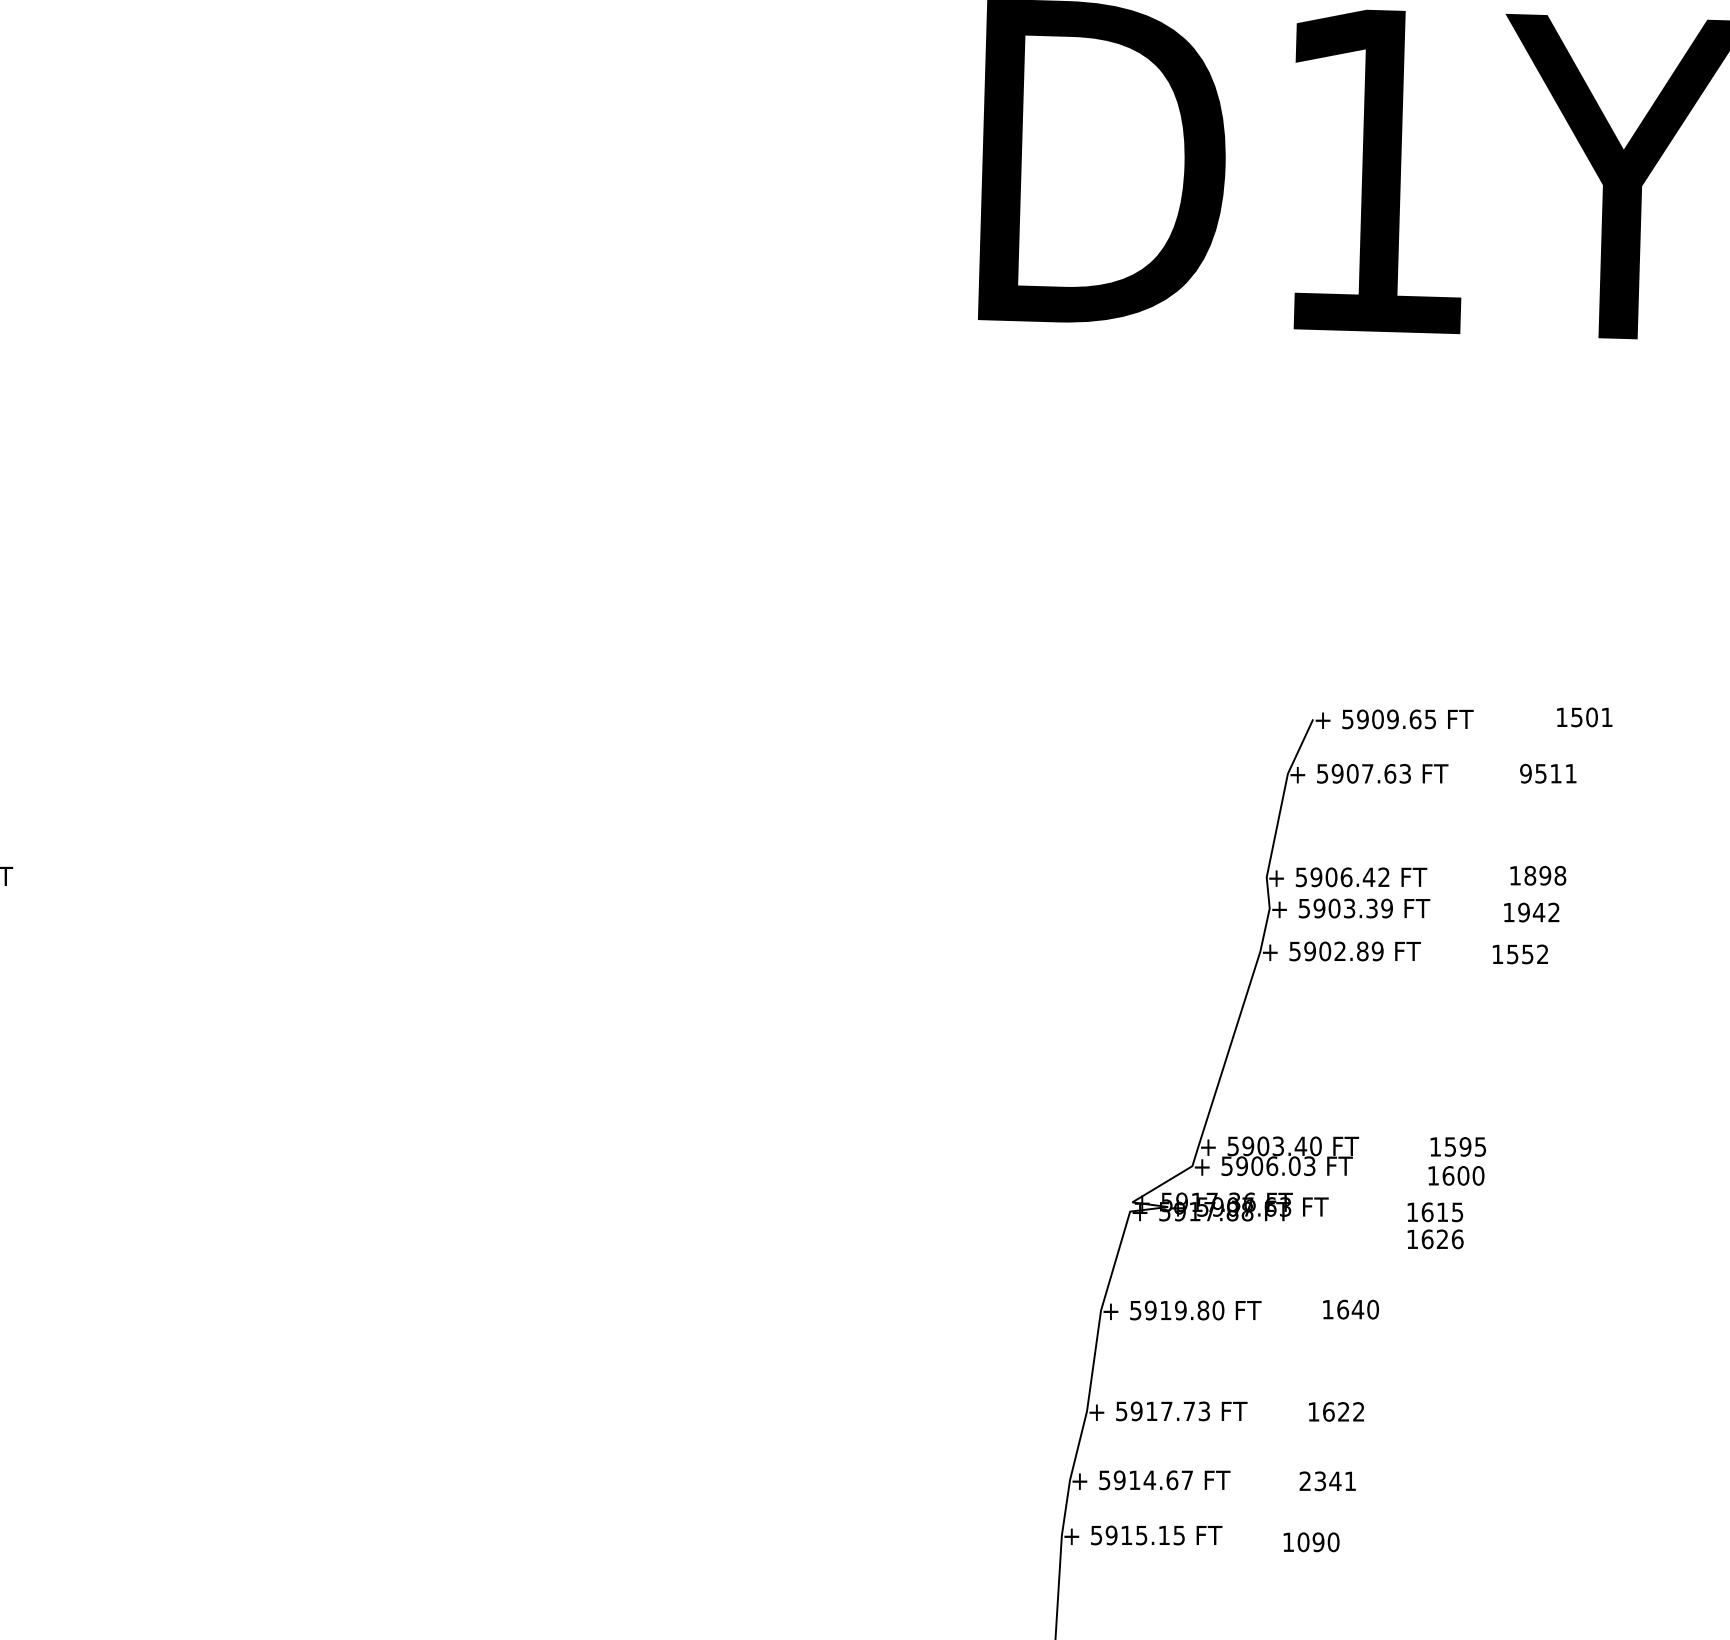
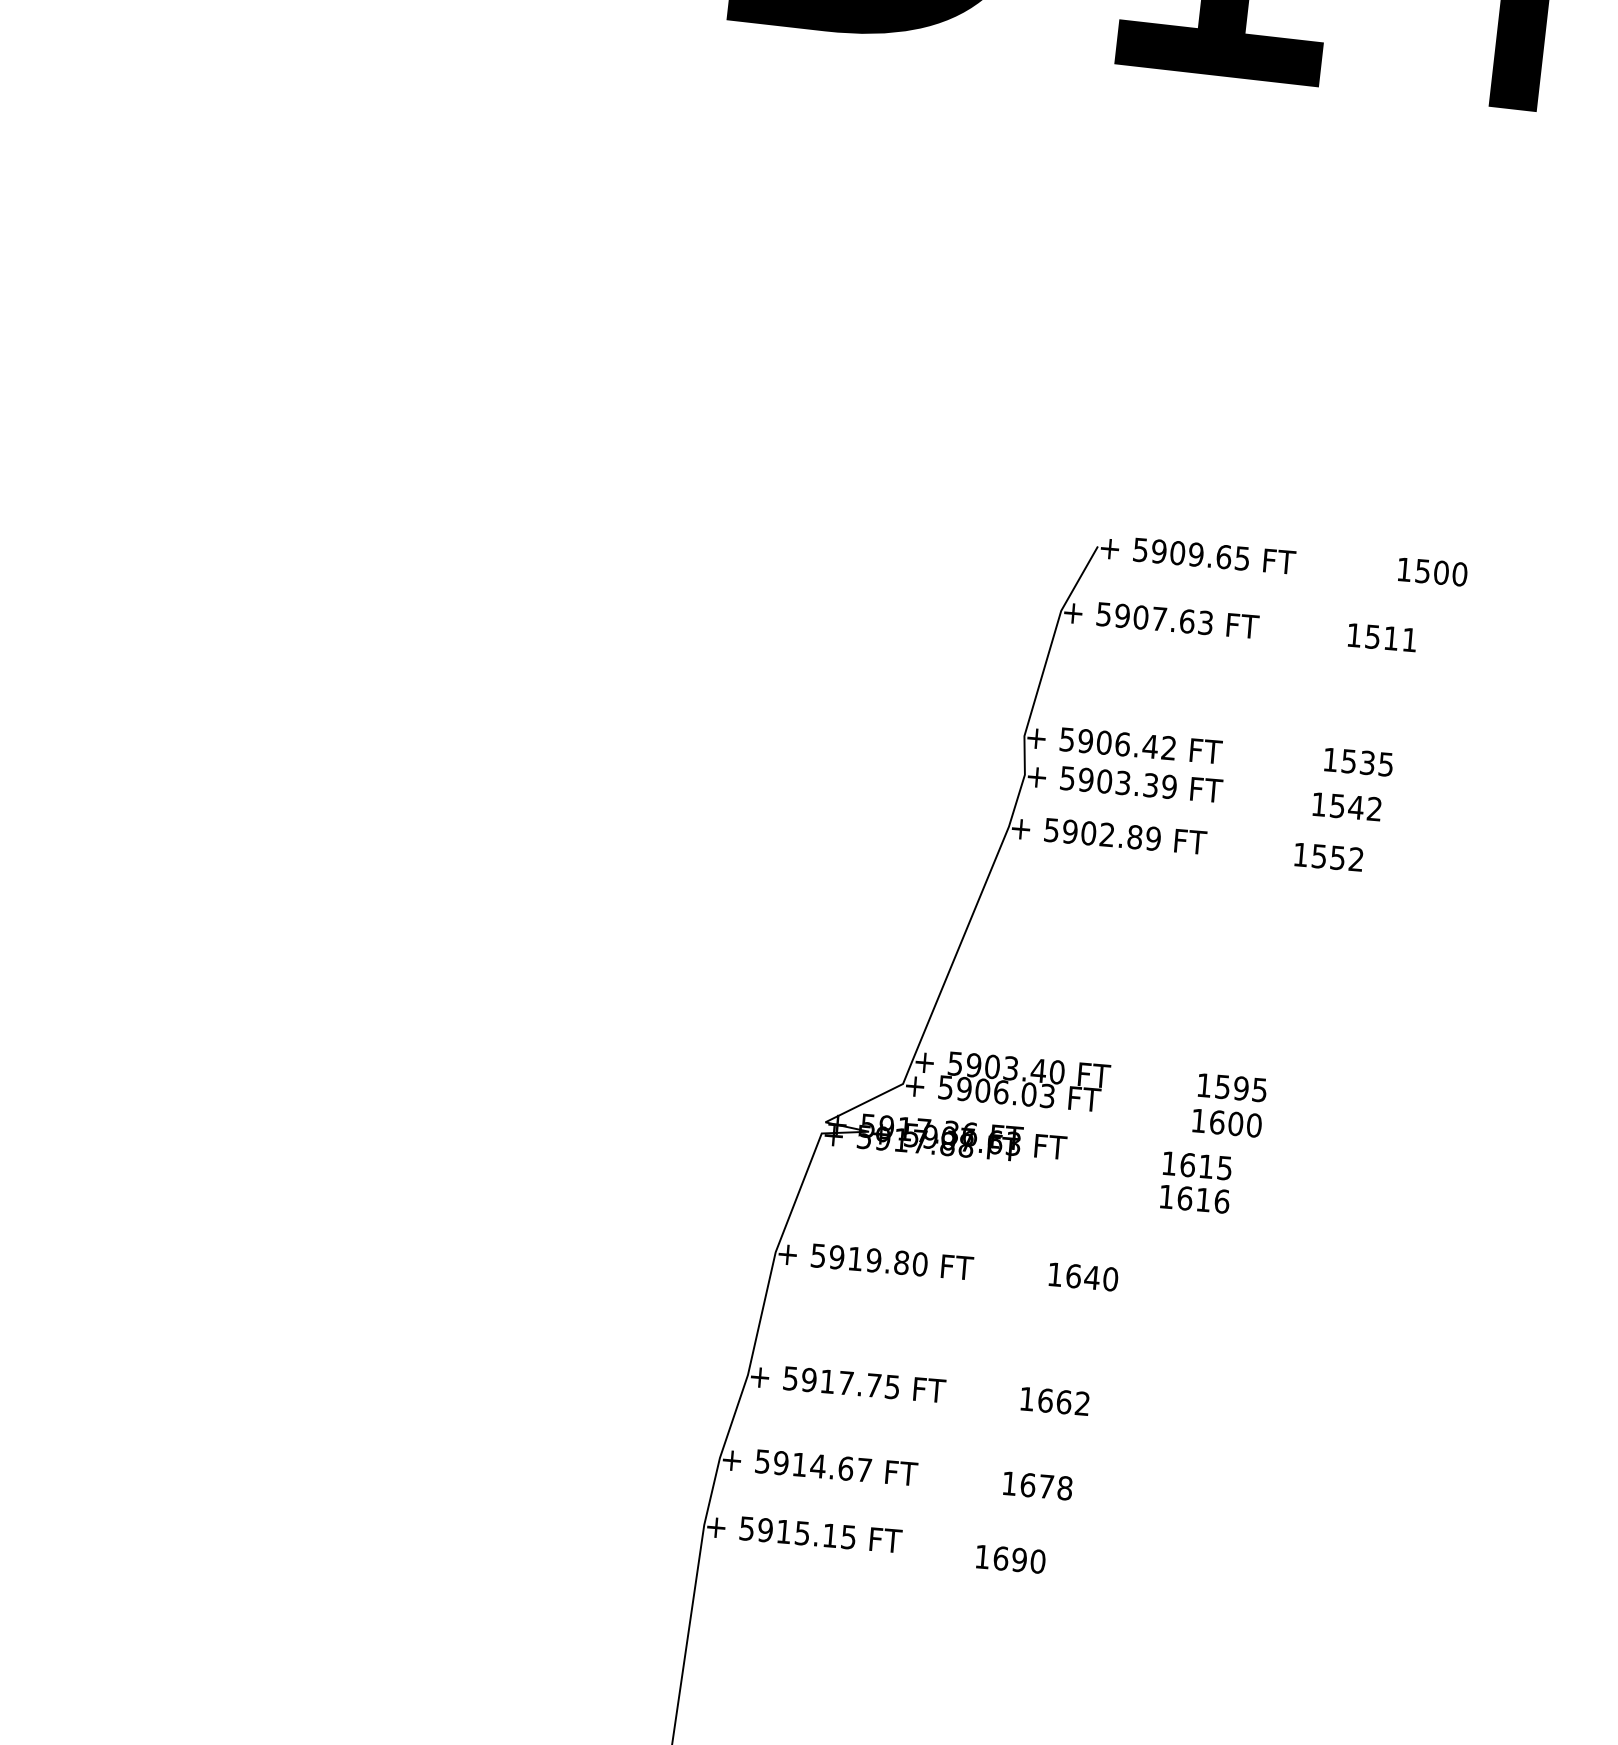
text: (1606, 717) -> (1459, 574), 1501 -> 1500
text: (1525, 773) -> (1353, 634), 9511 -> 1511
text: (1545, 875) -> (1367, 762), 1898 -> 1535
text: (1523, 912) -> (1336, 805), 1942 -> 1542
text: (1441, 1238) -> (1202, 1198), 1626 -> 1616
text: (1204, 1410) -> (892, 1386), 5917.73 -> 5917.75
text: (1343, 1411) -> (1063, 1401), 1622 -> 1662
text: (1327, 1481) -> (1036, 1486), 2341 -> 1678
text: (1303, 1541) -> (1001, 1557), 1090 -> 1690

